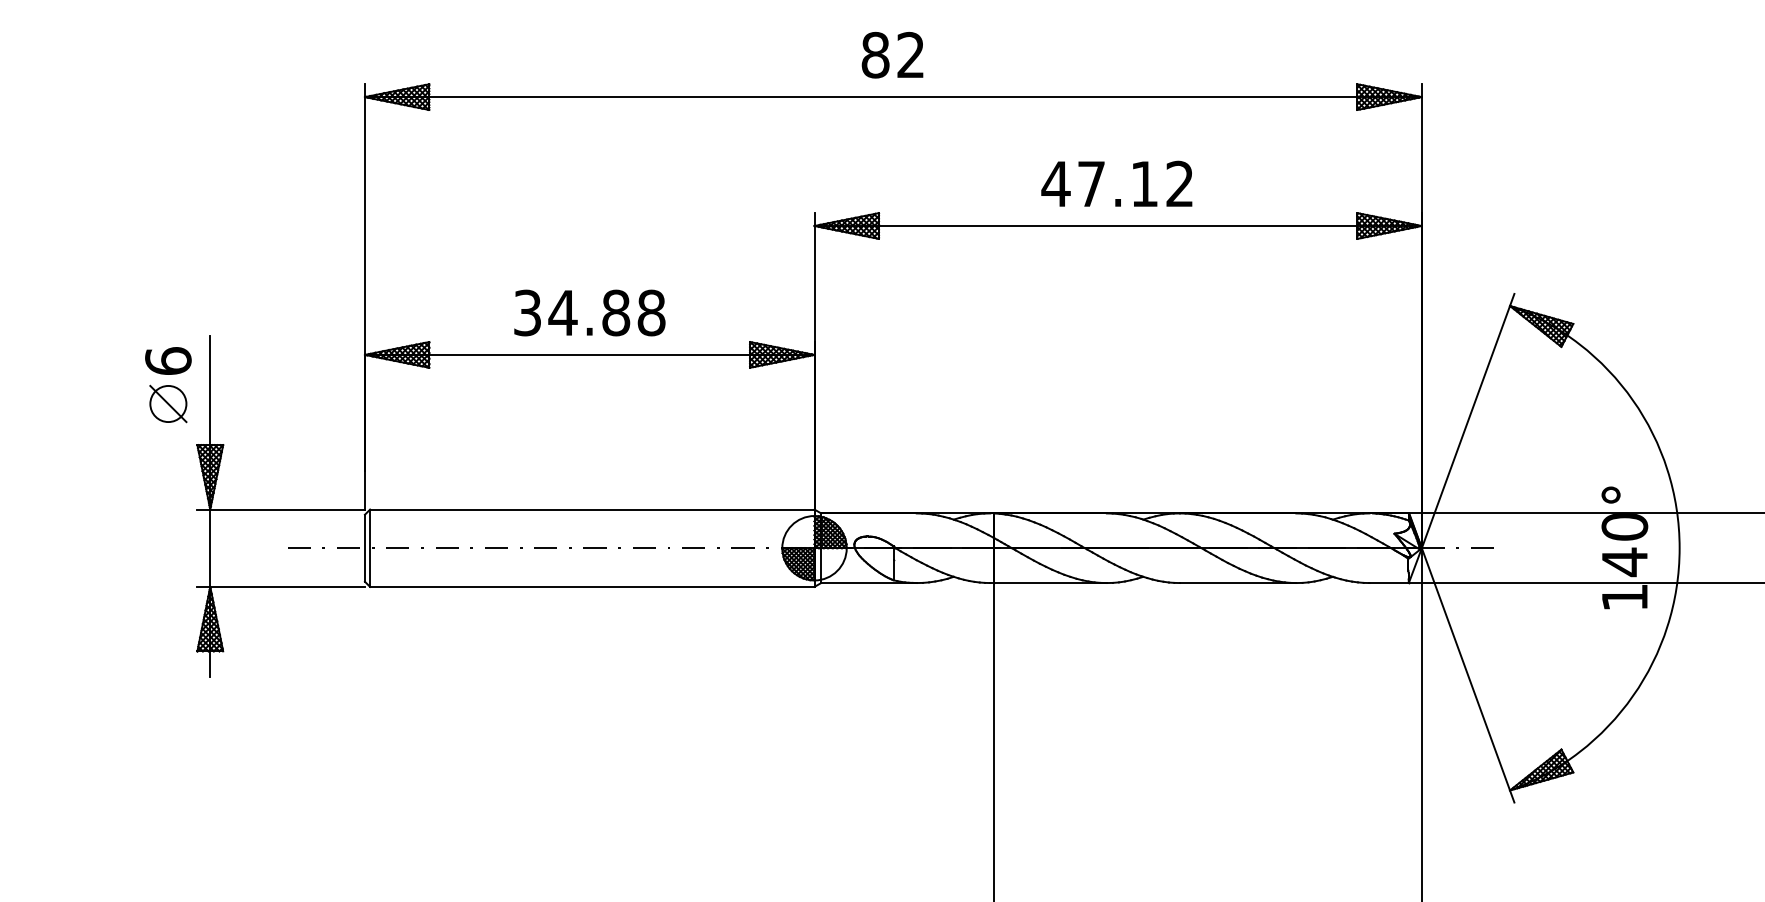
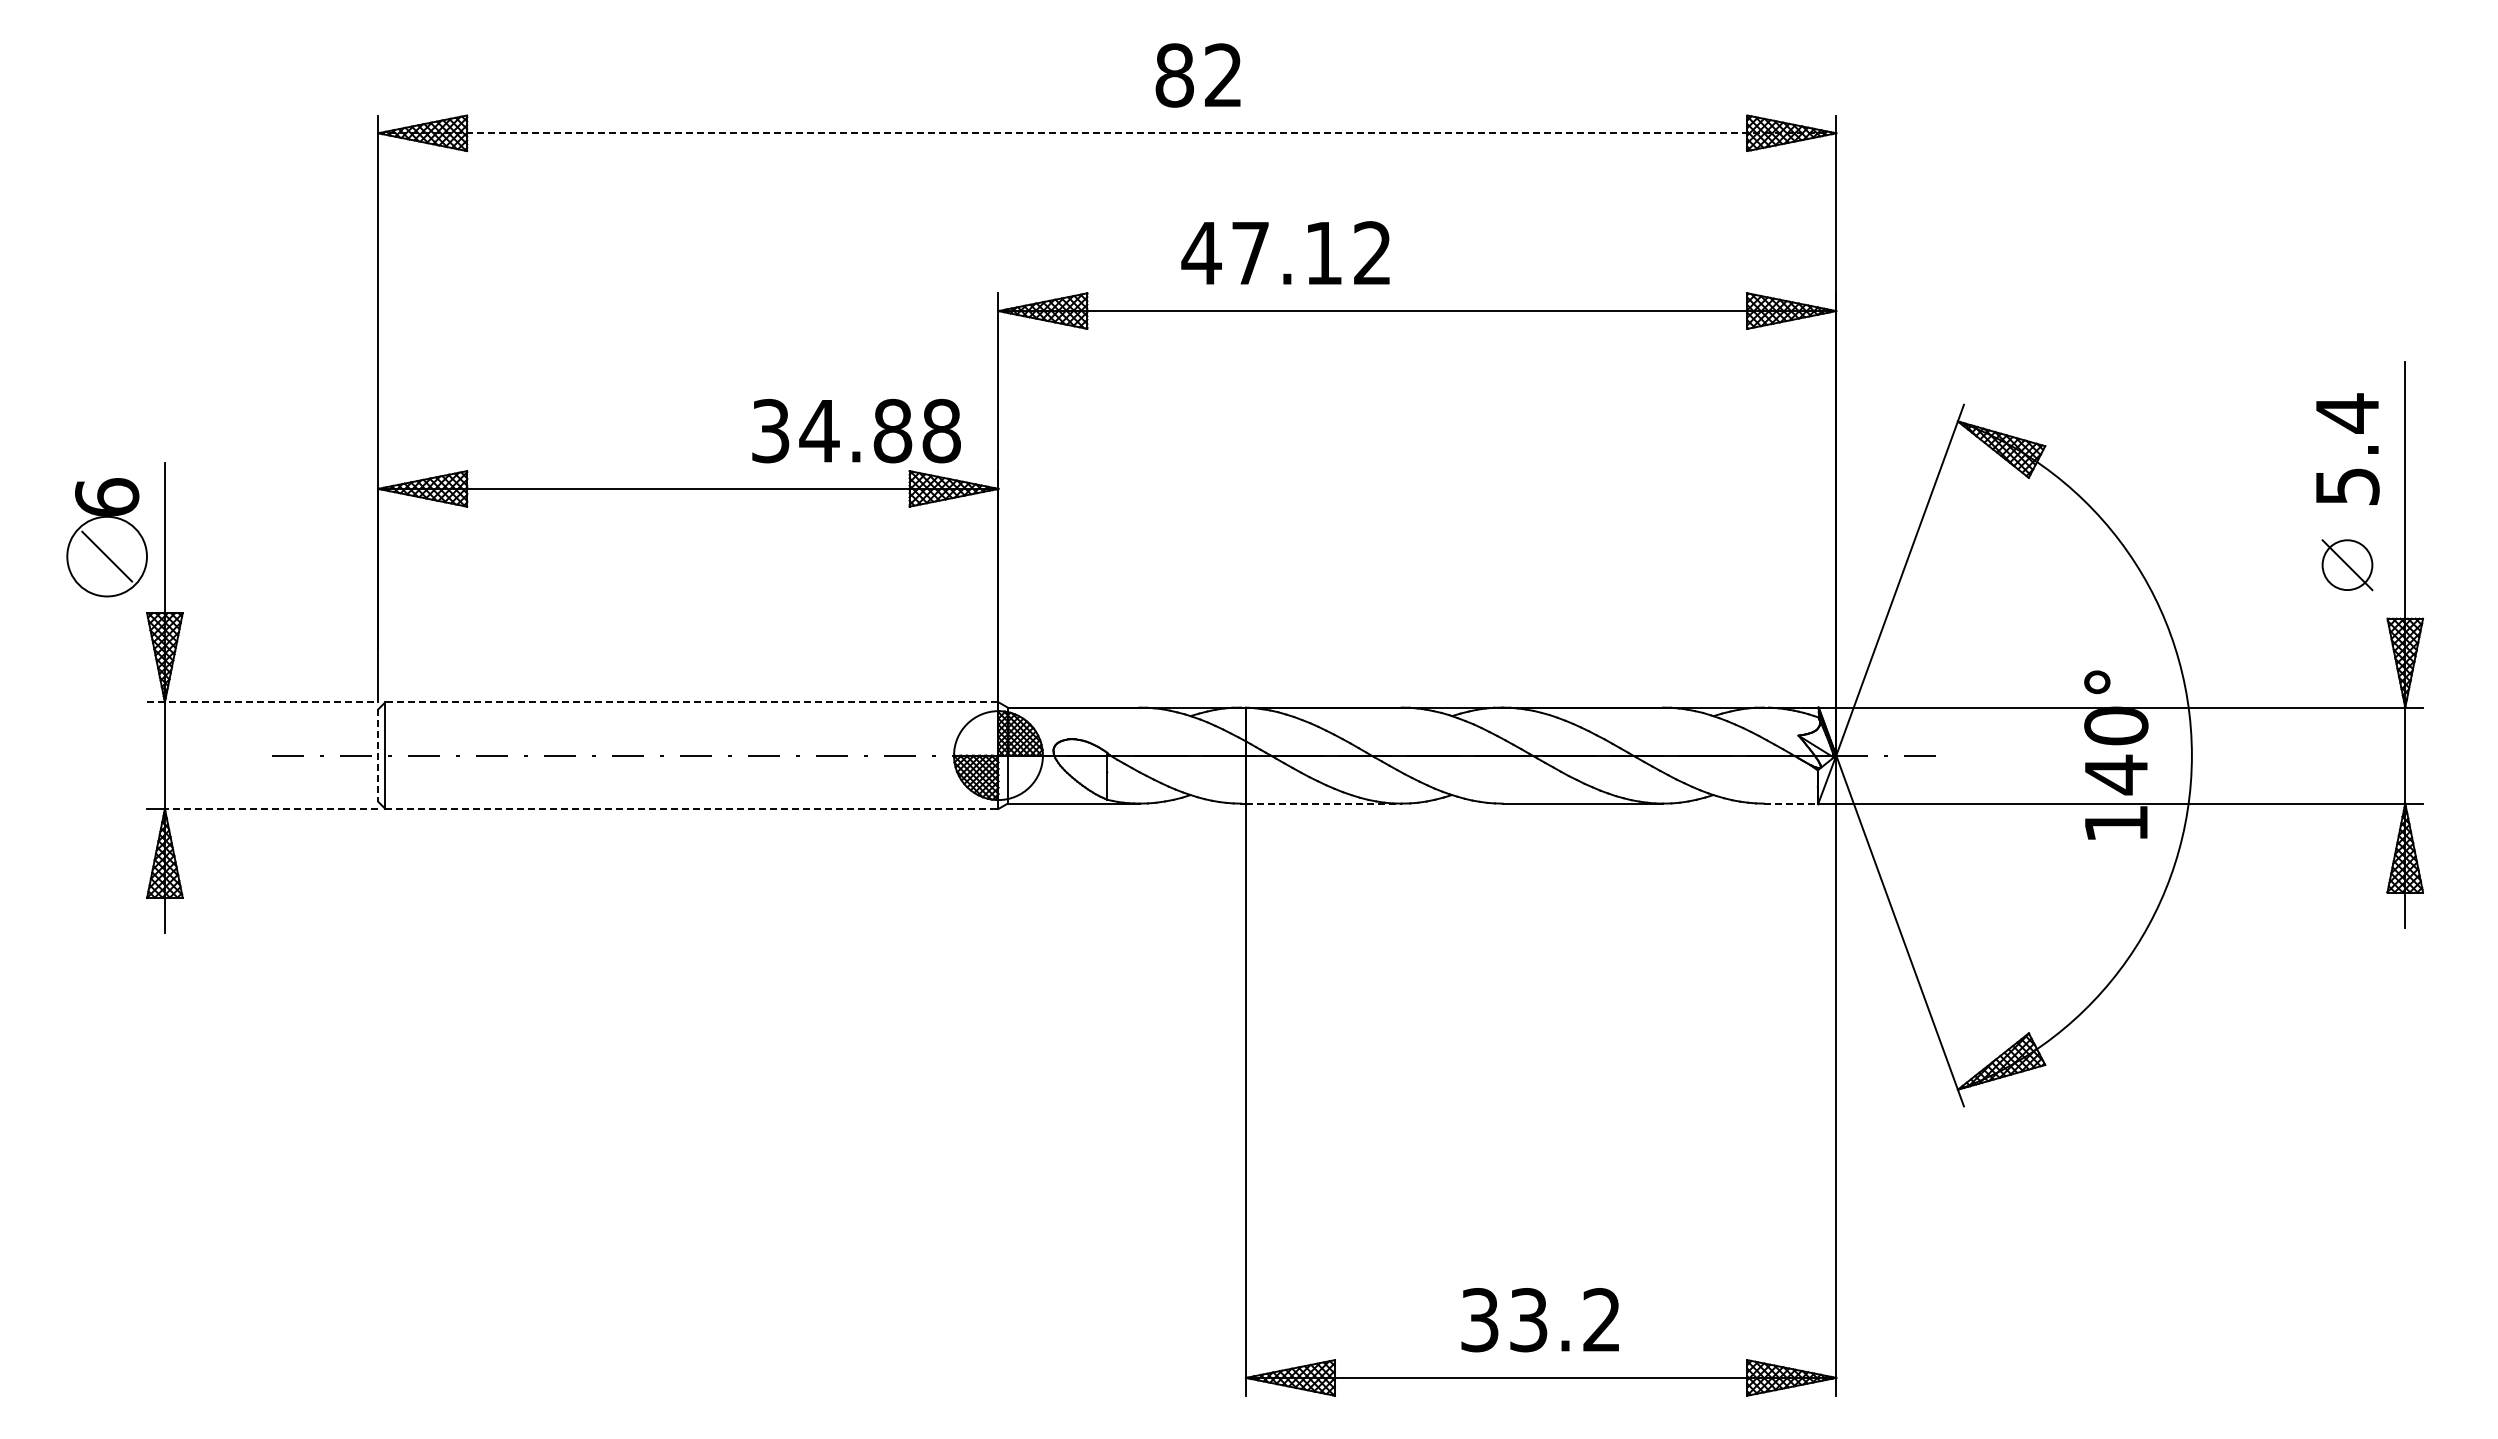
text: (892, 55) -> (1197, 75), moved
line: (893, 97) -> (1107, 133), solid -> dashed
text: (1116, 183) -> (1285, 252), moved
text: (589, 313) -> (856, 431), moved
circle: (168, 403) -> (107, 556), size x1.6
line: (281, 509) -> (262, 702), solid -> dashed
line: (591, 509) -> (691, 702), solid -> dashed
line: (365, 548) -> (378, 756), solid -> dashed
line: (1050, 582) -> (1323, 803), solid -> dashed
line: (1389, 582) -> (1791, 803), solid -> dashed
line: (287, 586) -> (271, 808), solid -> dashed
line: (591, 586) -> (691, 808), solid -> dashed

